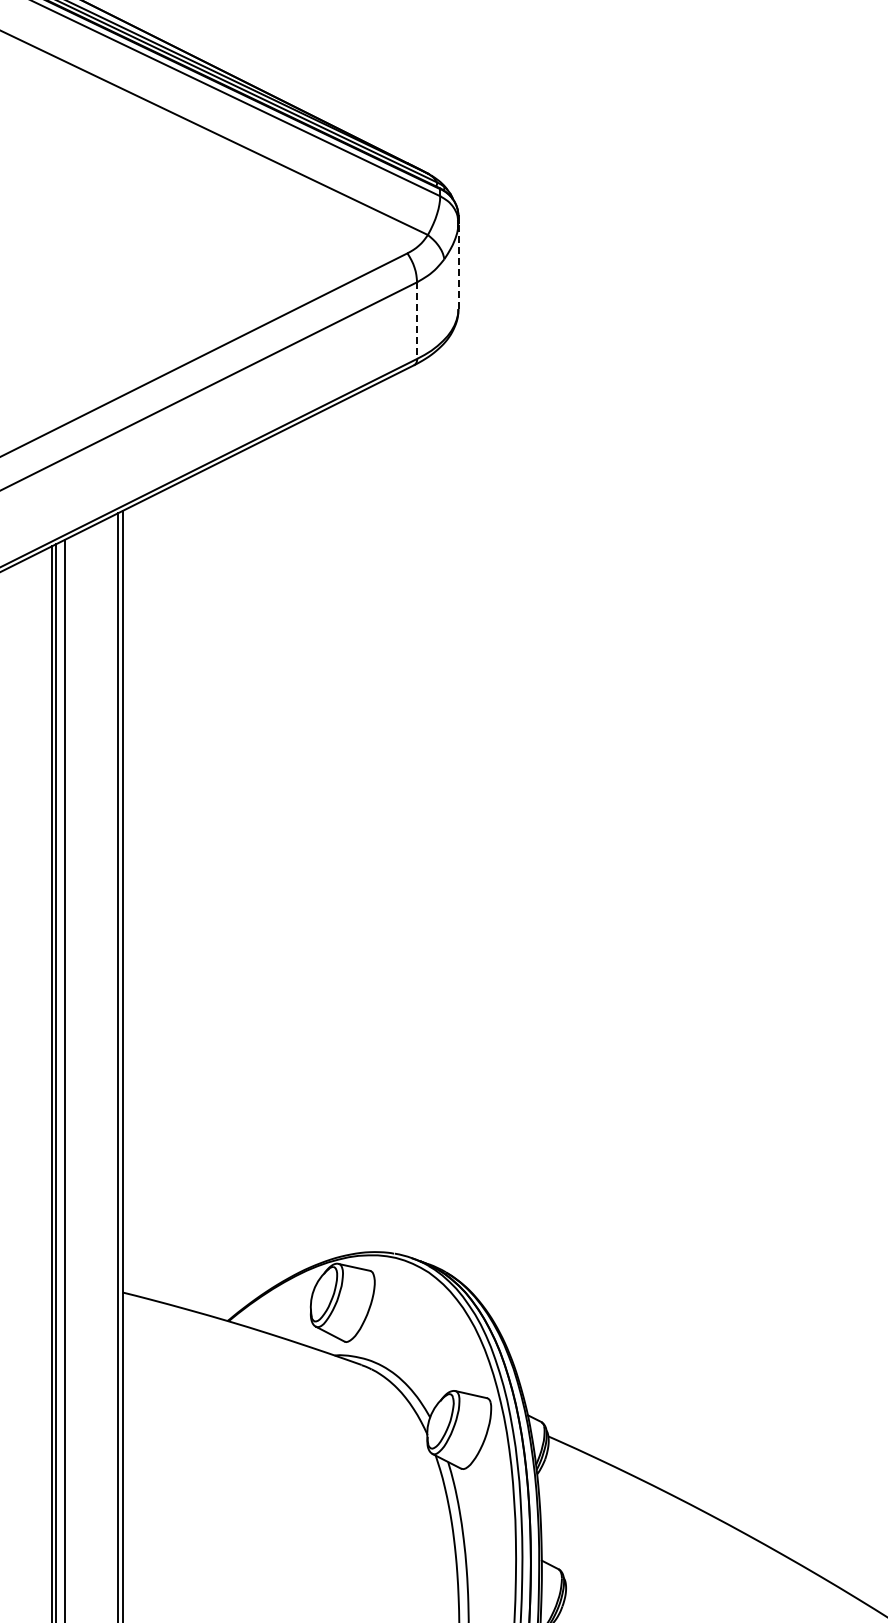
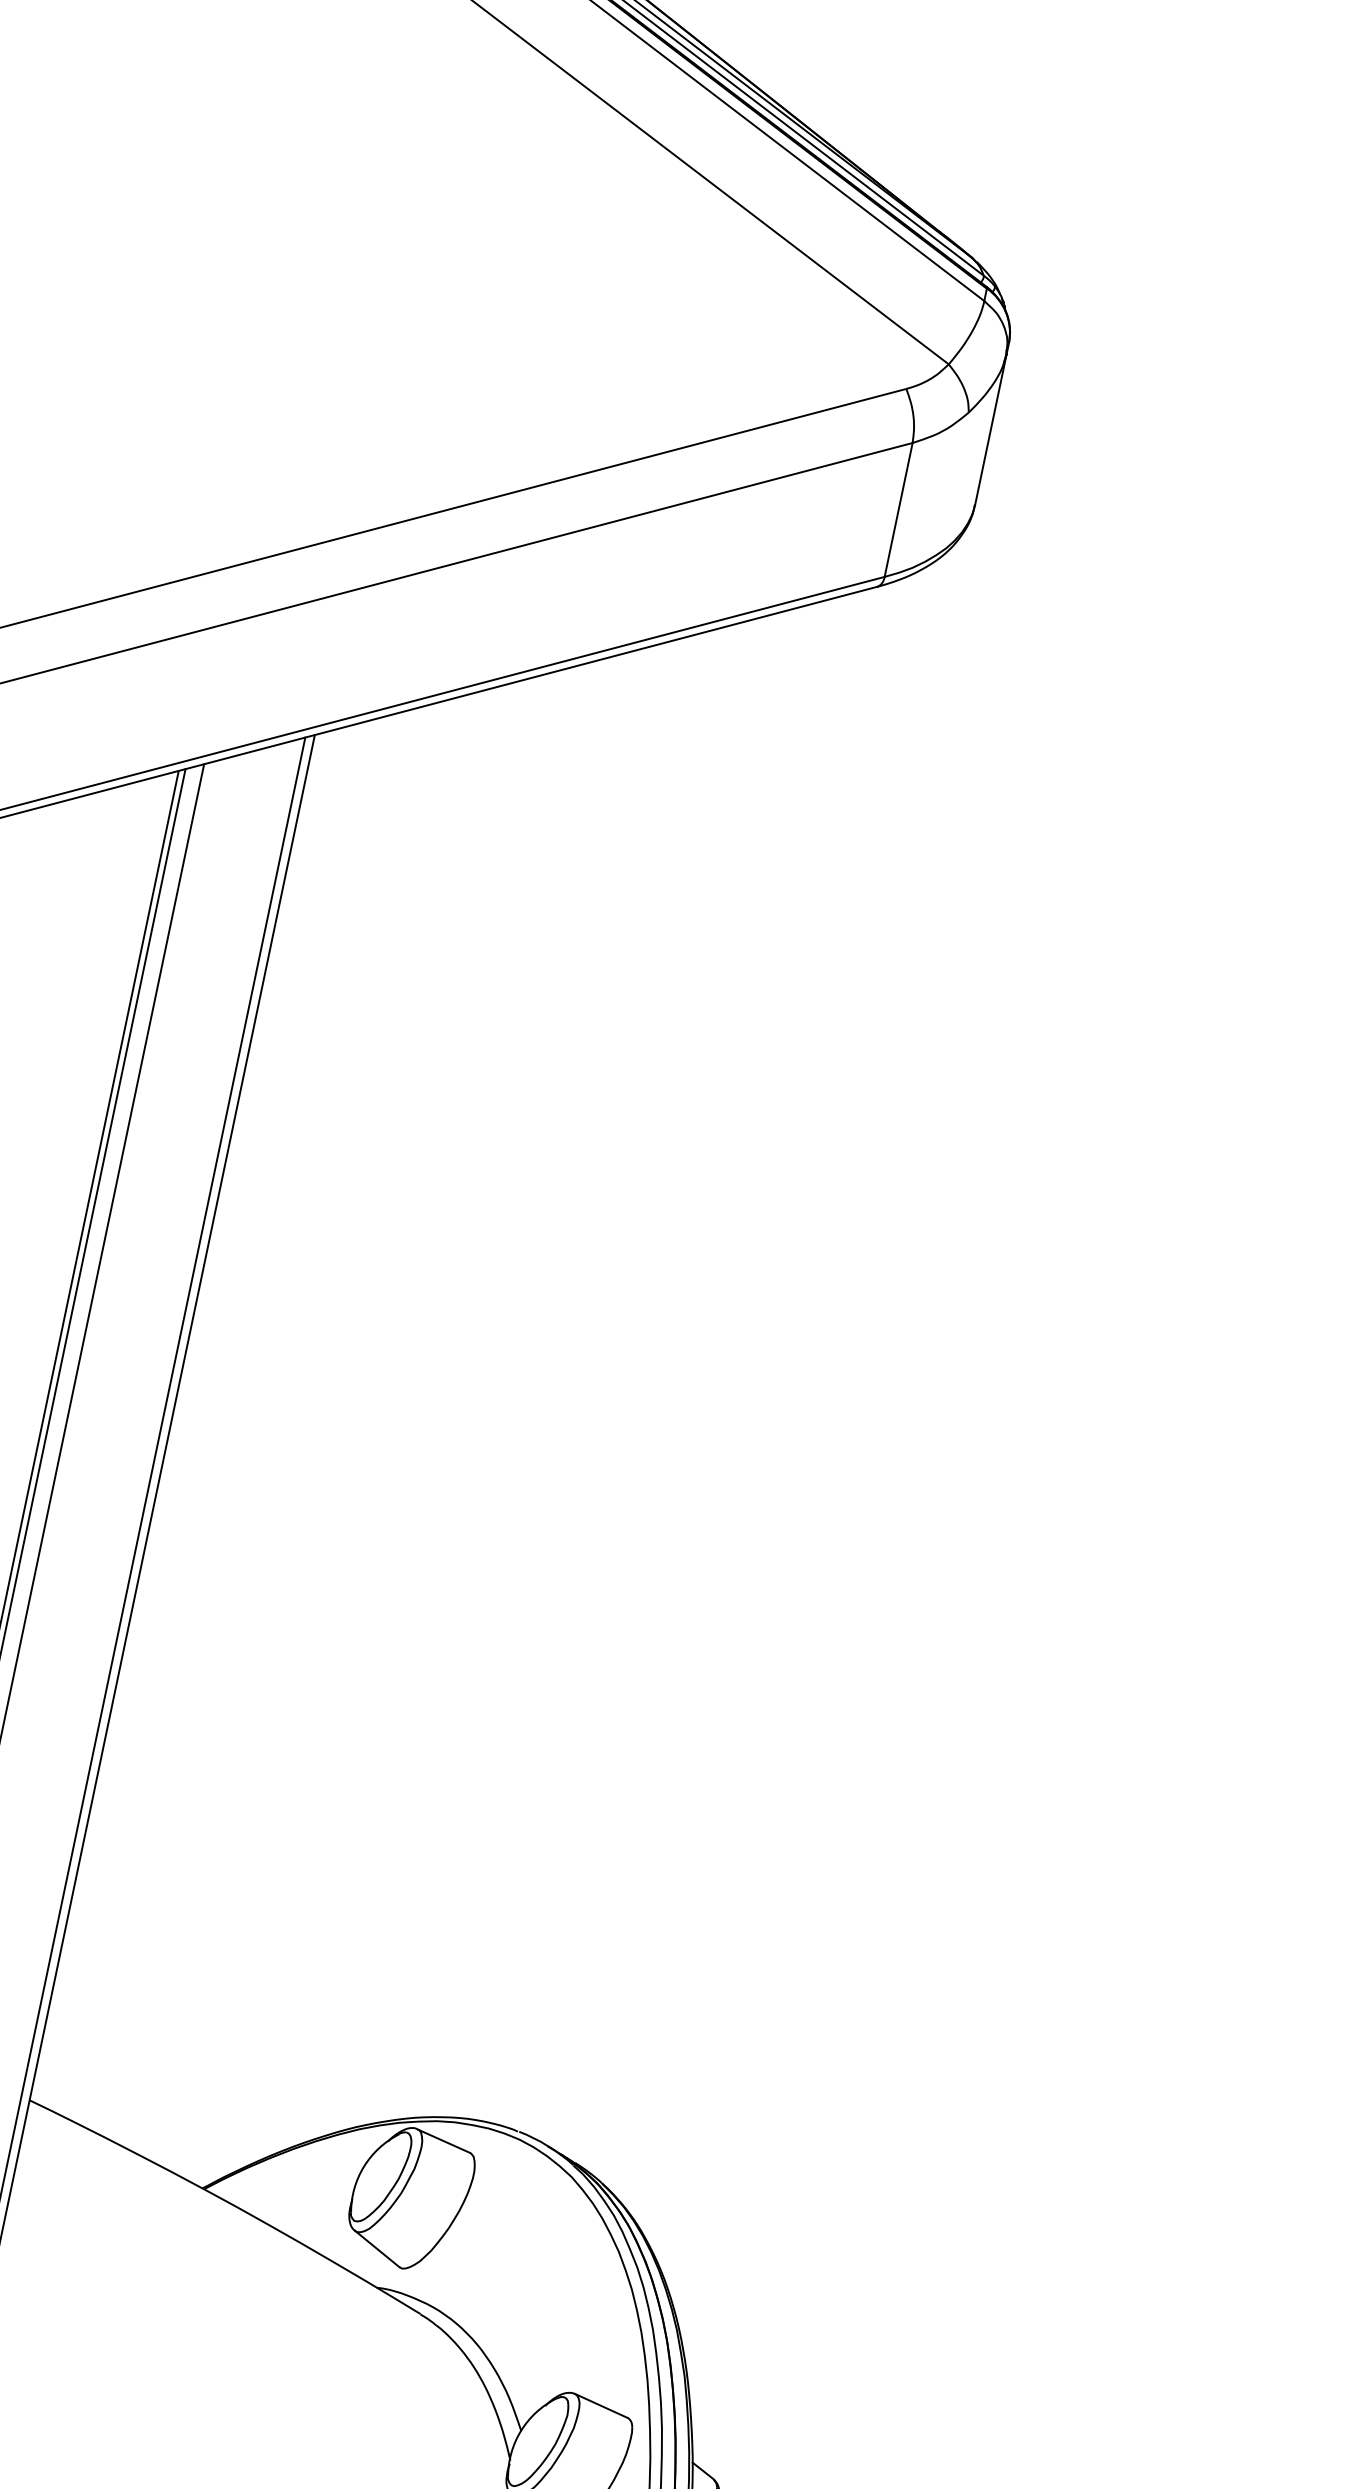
line: (458, 265) -> (991, 428), dashed -> solid
line: (417, 321) -> (898, 511), dashed -> solid

